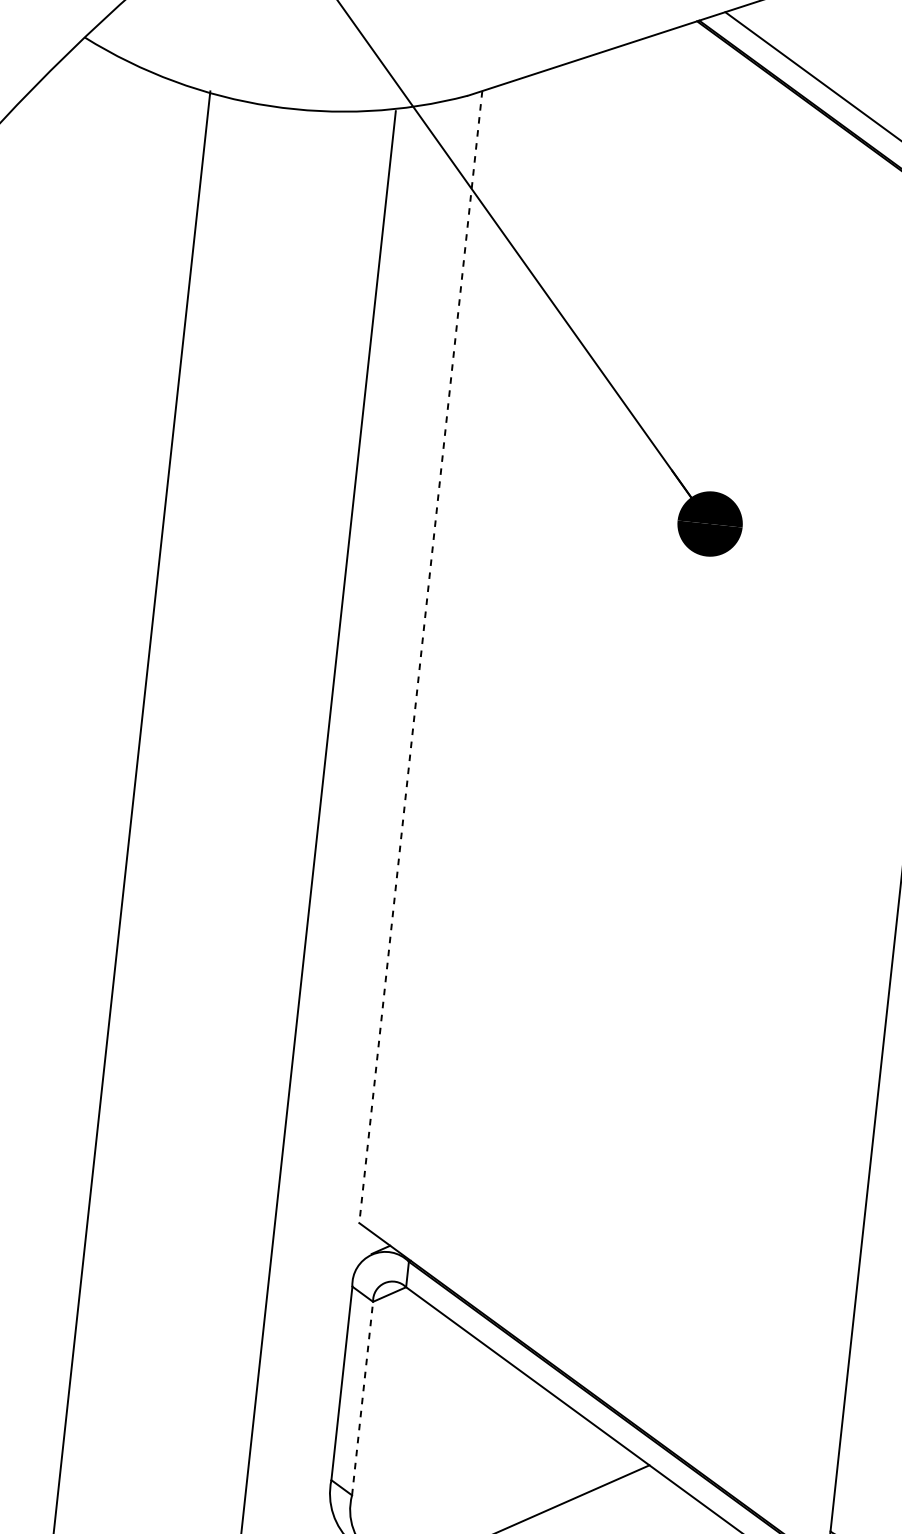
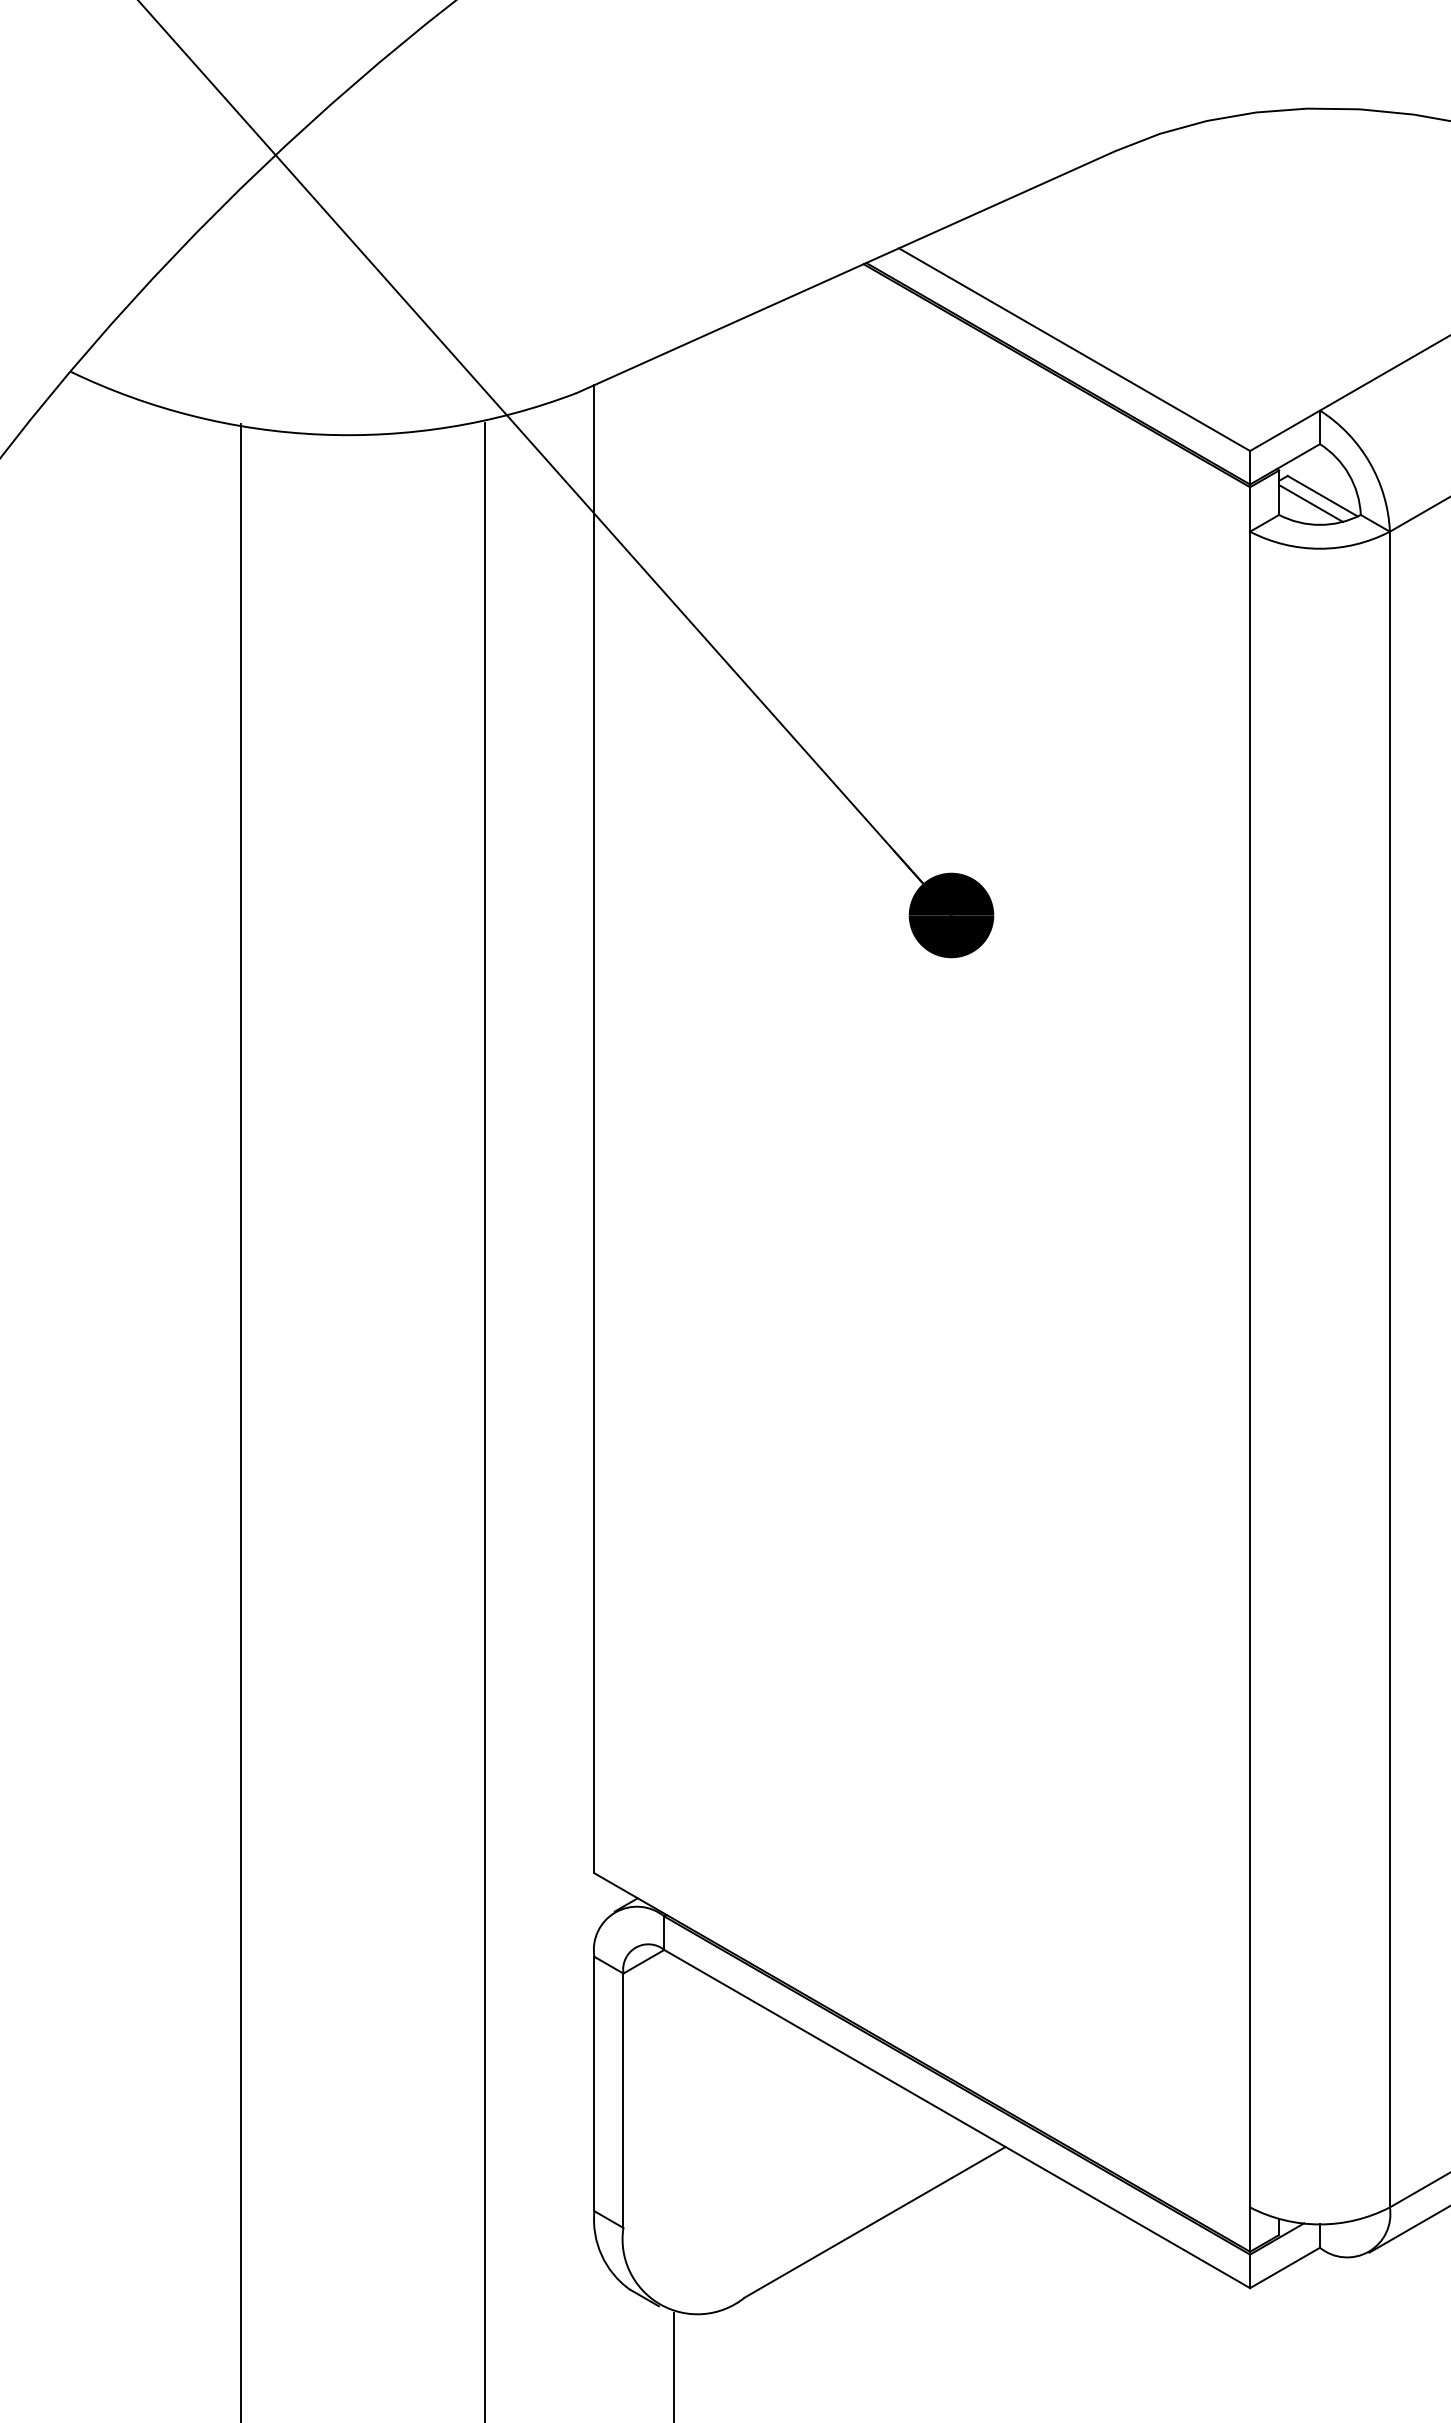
line: (420, 657) -> (594, 1129), dashed -> solid
line: (362, 1398) -> (623, 2100), dashed -> solid

